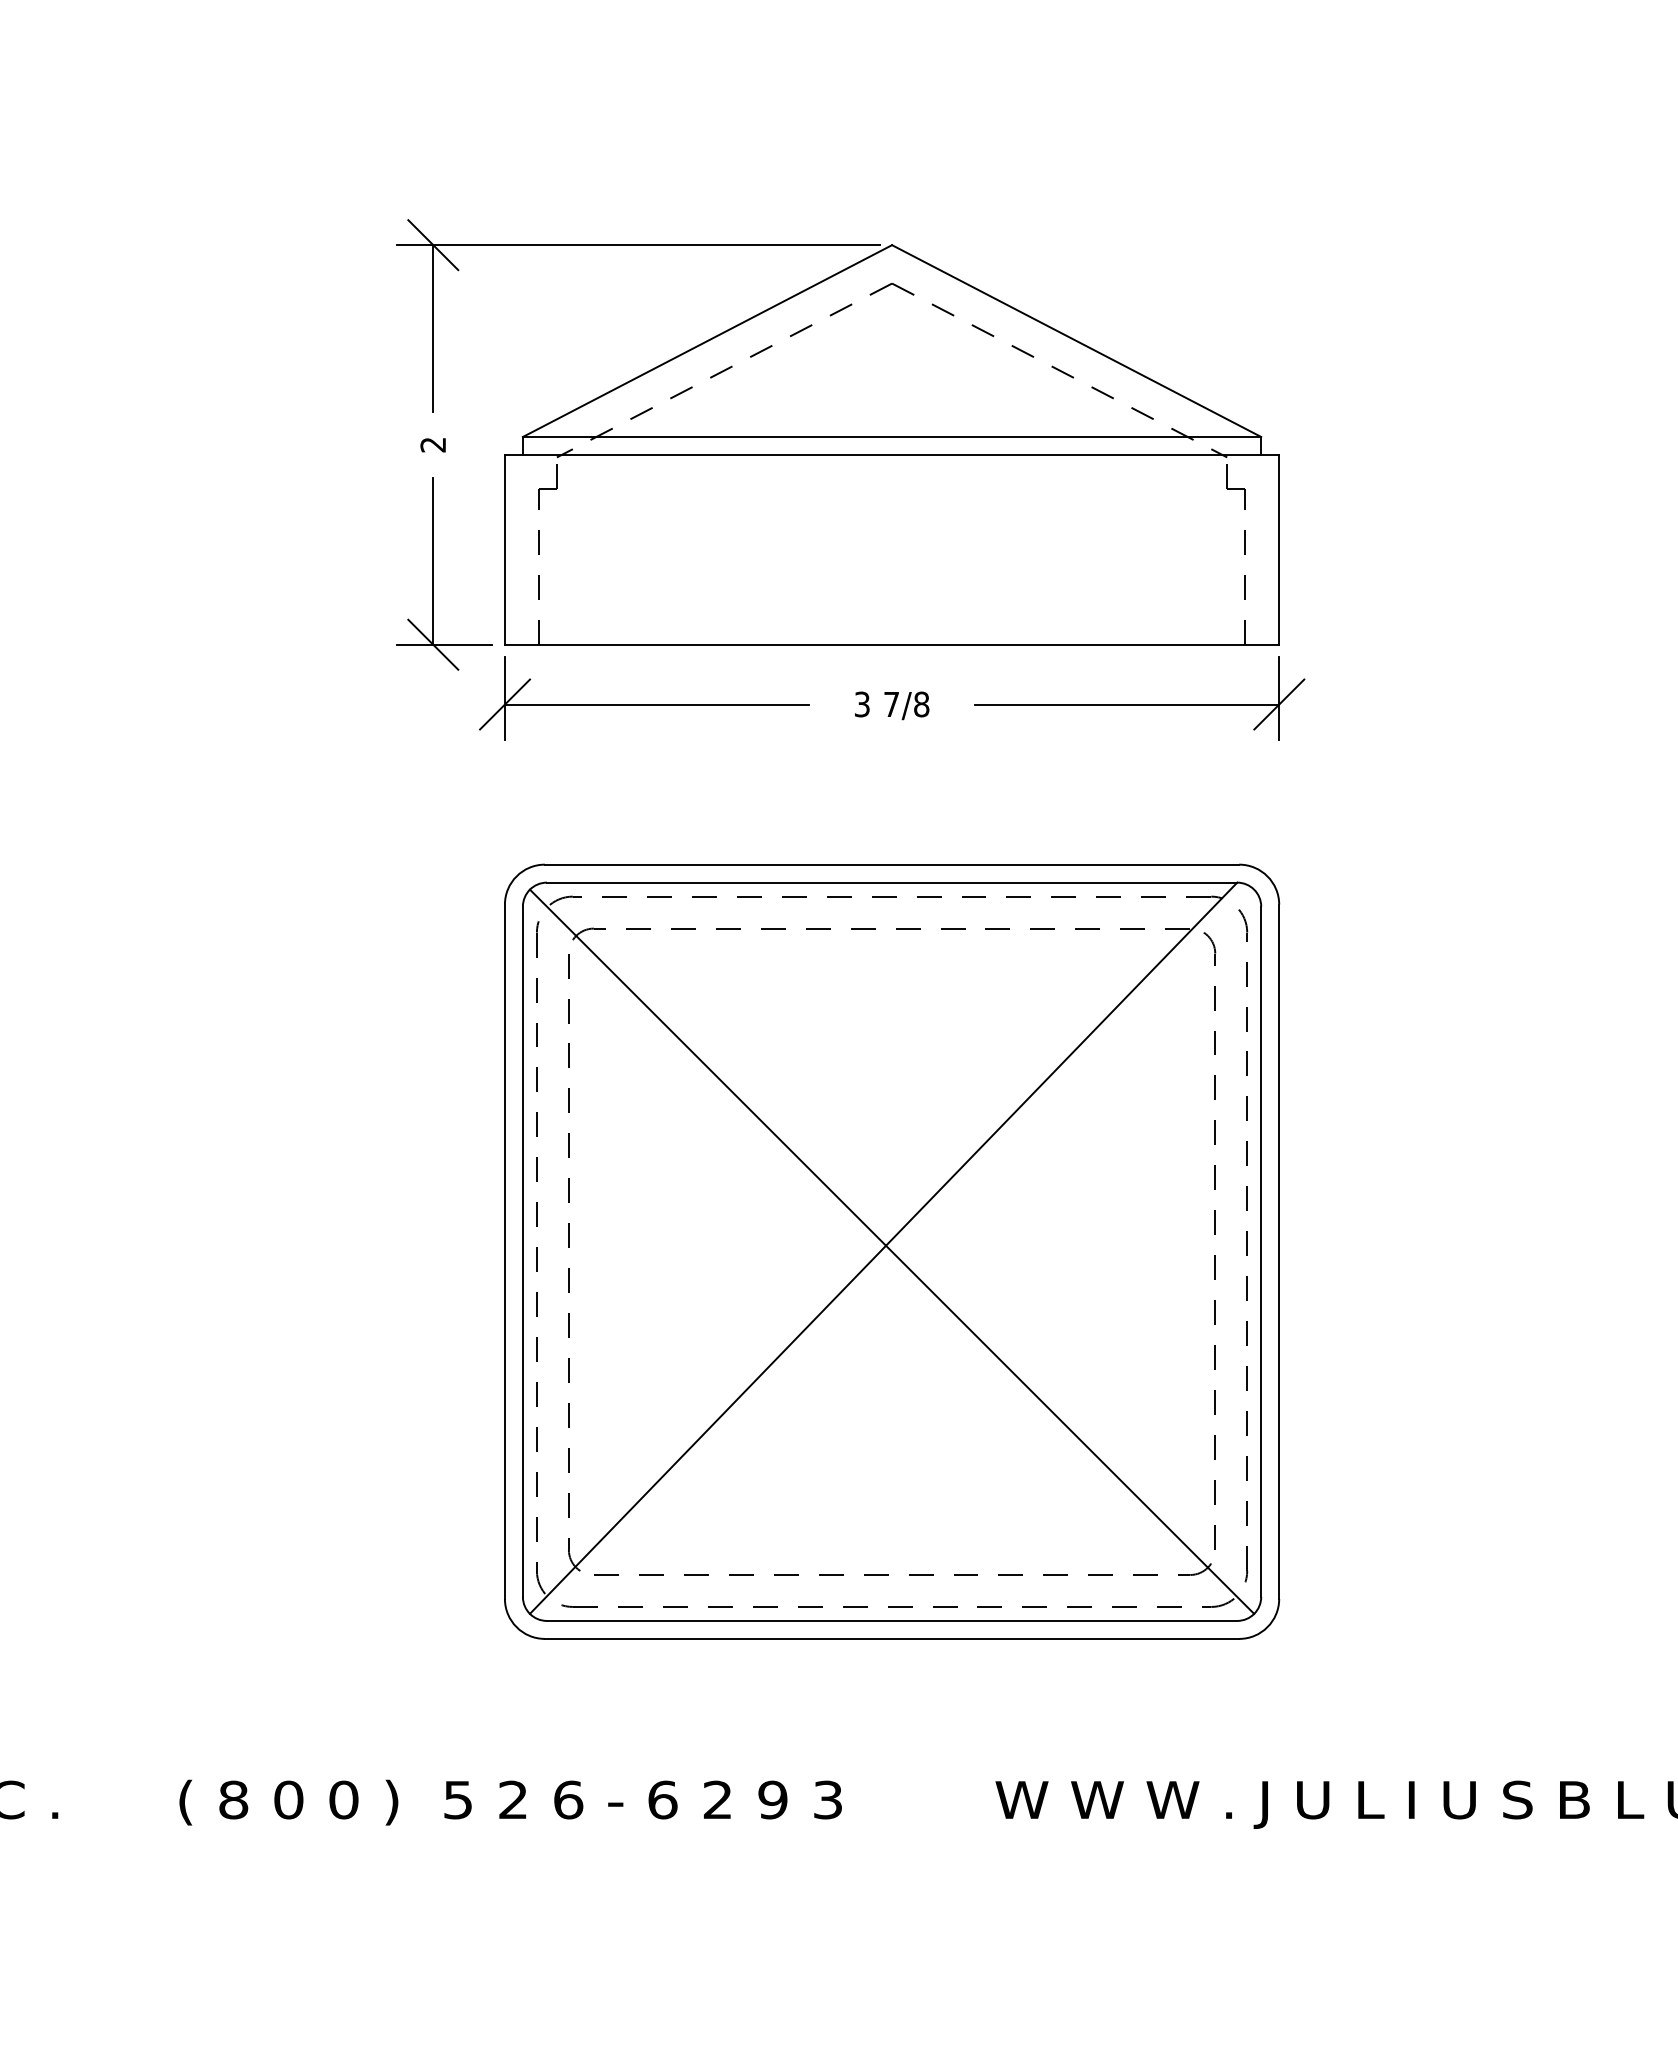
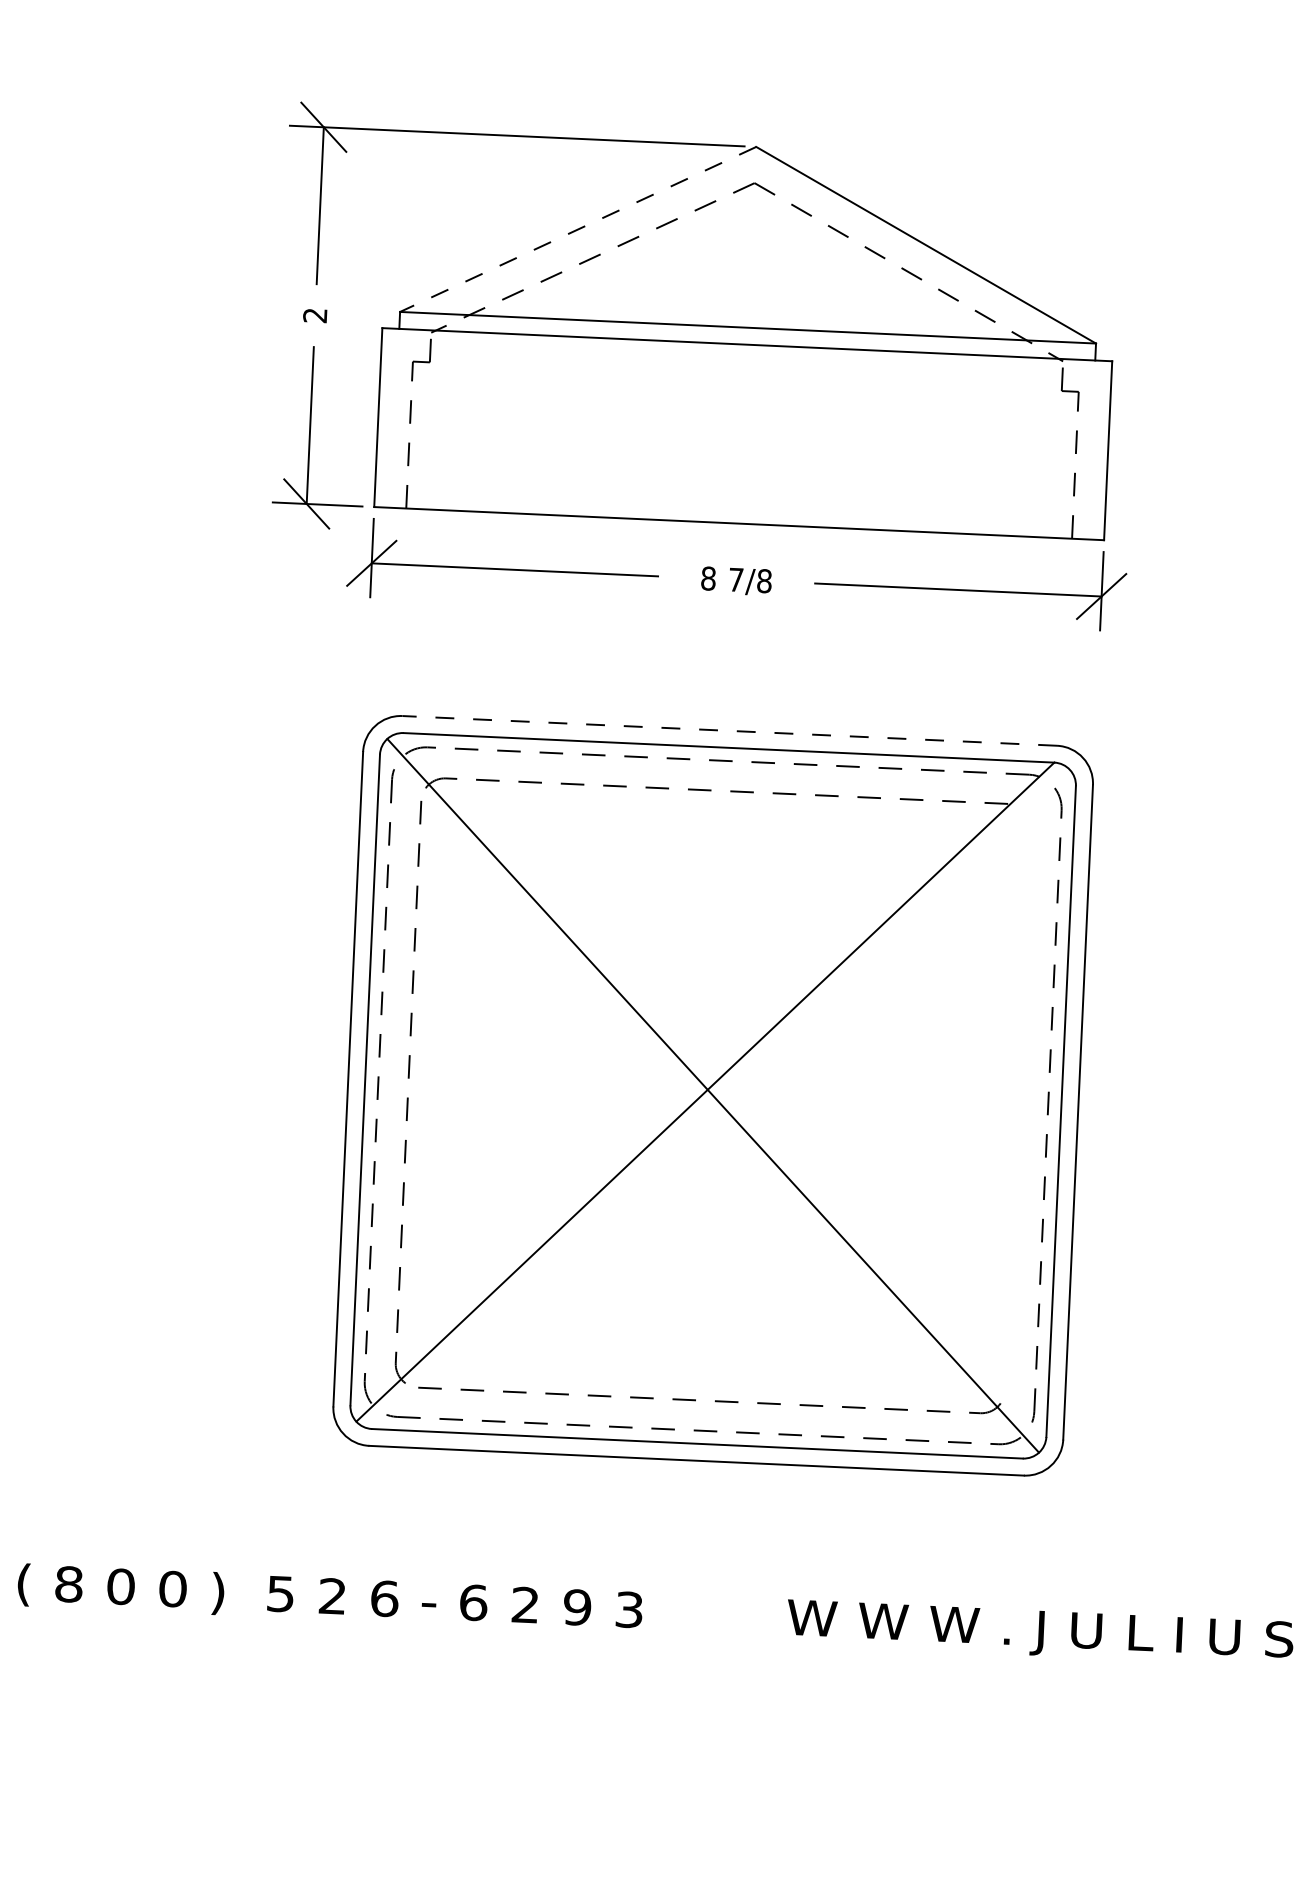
line: (707, 341) -> (578, 229), solid -> dashed
text: (861, 704) -> (707, 578), 3 -> 8
line: (891, 864) -> (729, 730), solid -> dashed
part: (1214, 1234) -> (1017, 1093), removed

